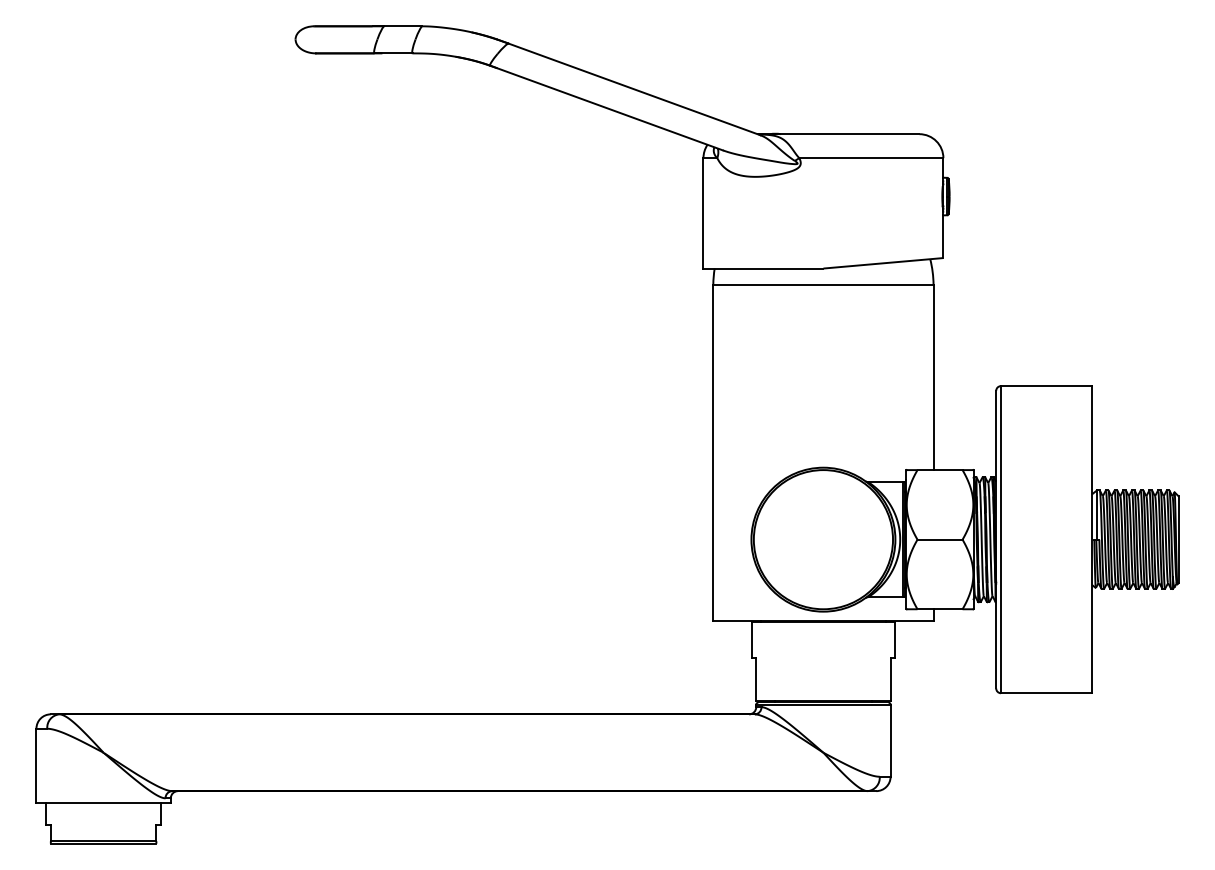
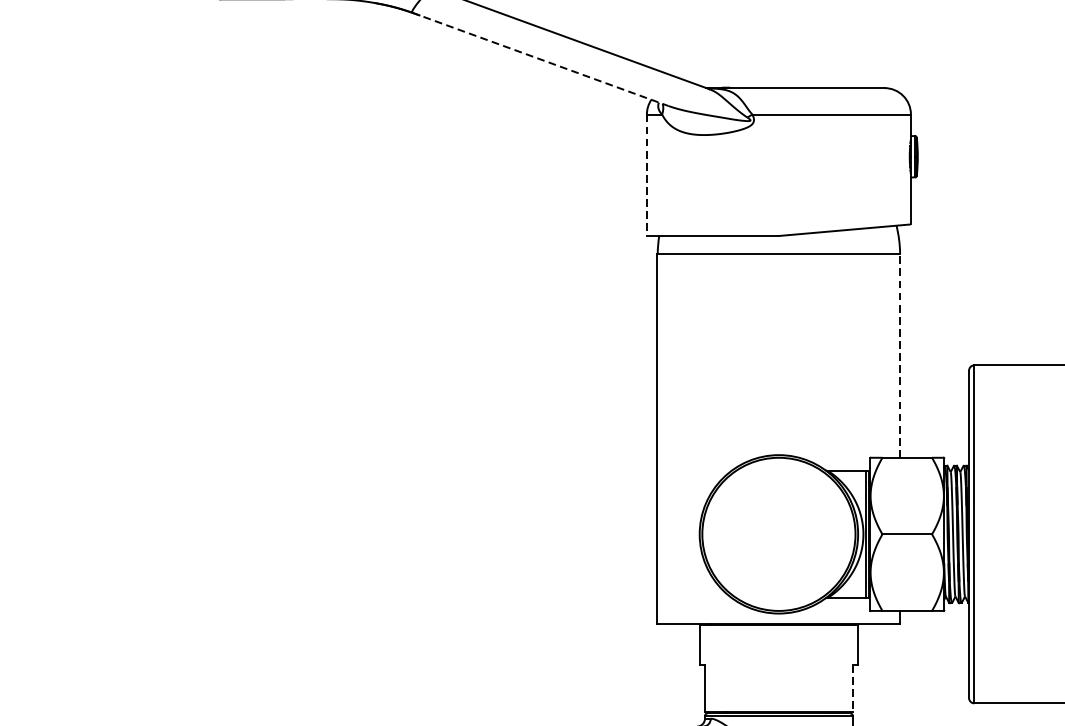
line: (606, 108) -> (540, 59), solid -> dashed
line: (703, 213) -> (646, 175), solid -> dashed
line: (933, 377) -> (900, 355), solid -> dashed
line: (890, 679) -> (852, 688), solid -> dashed

